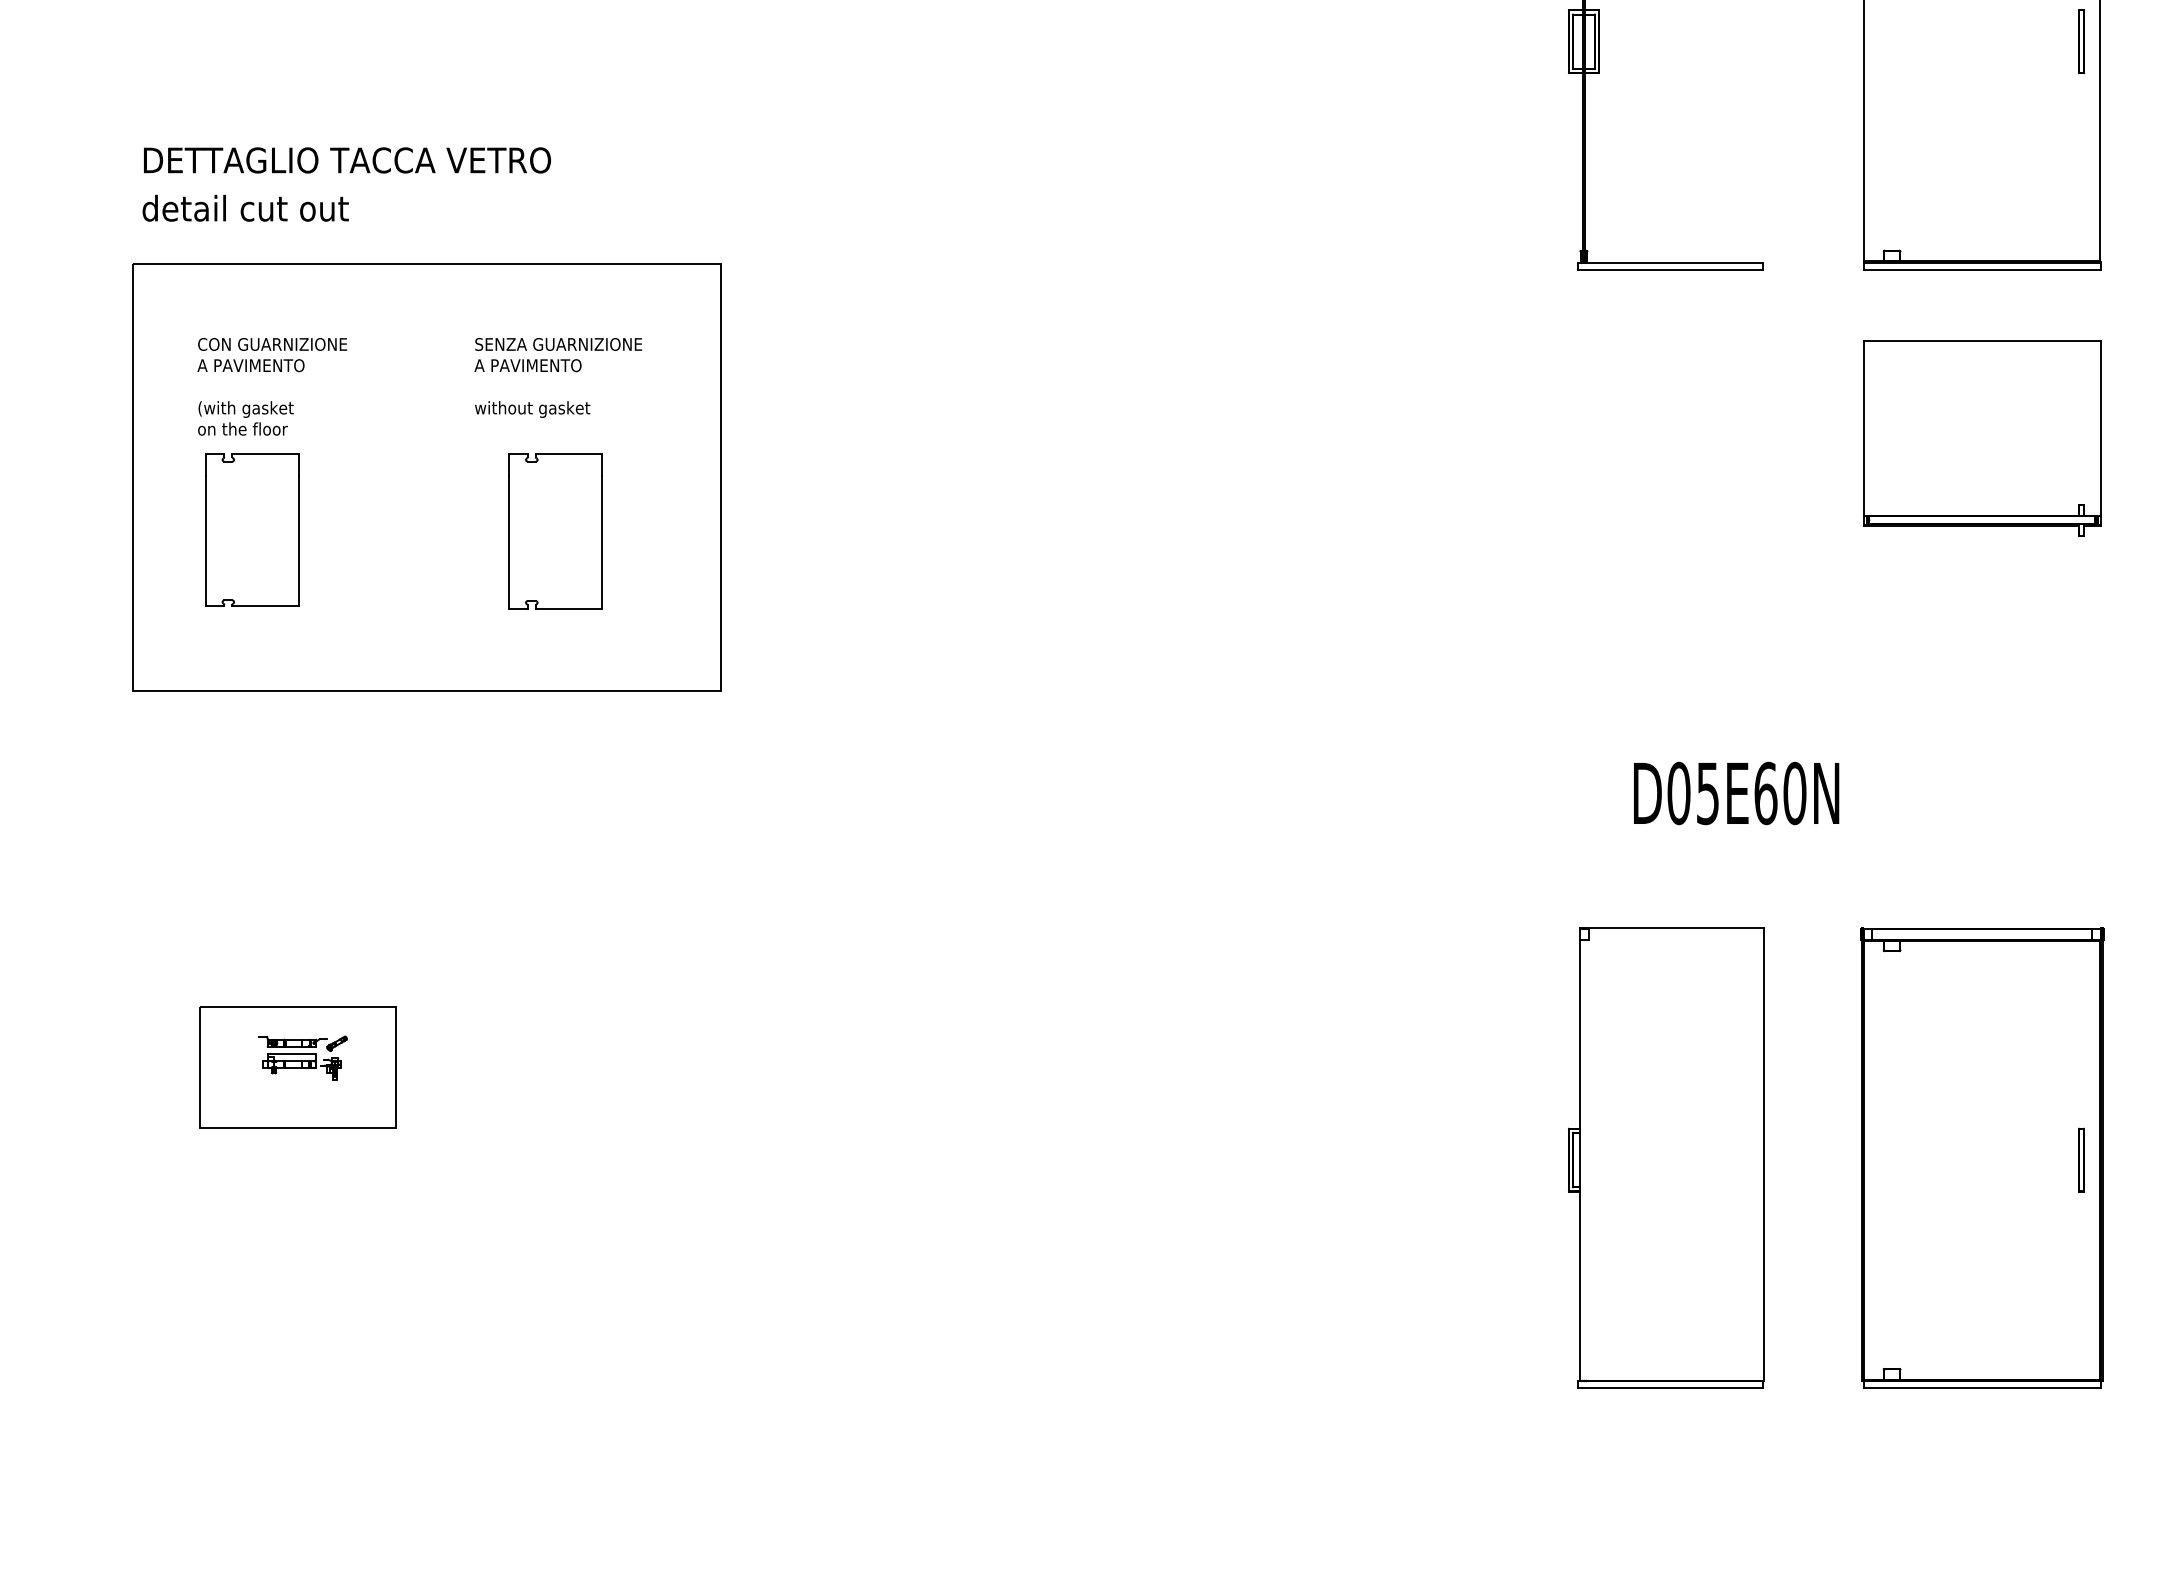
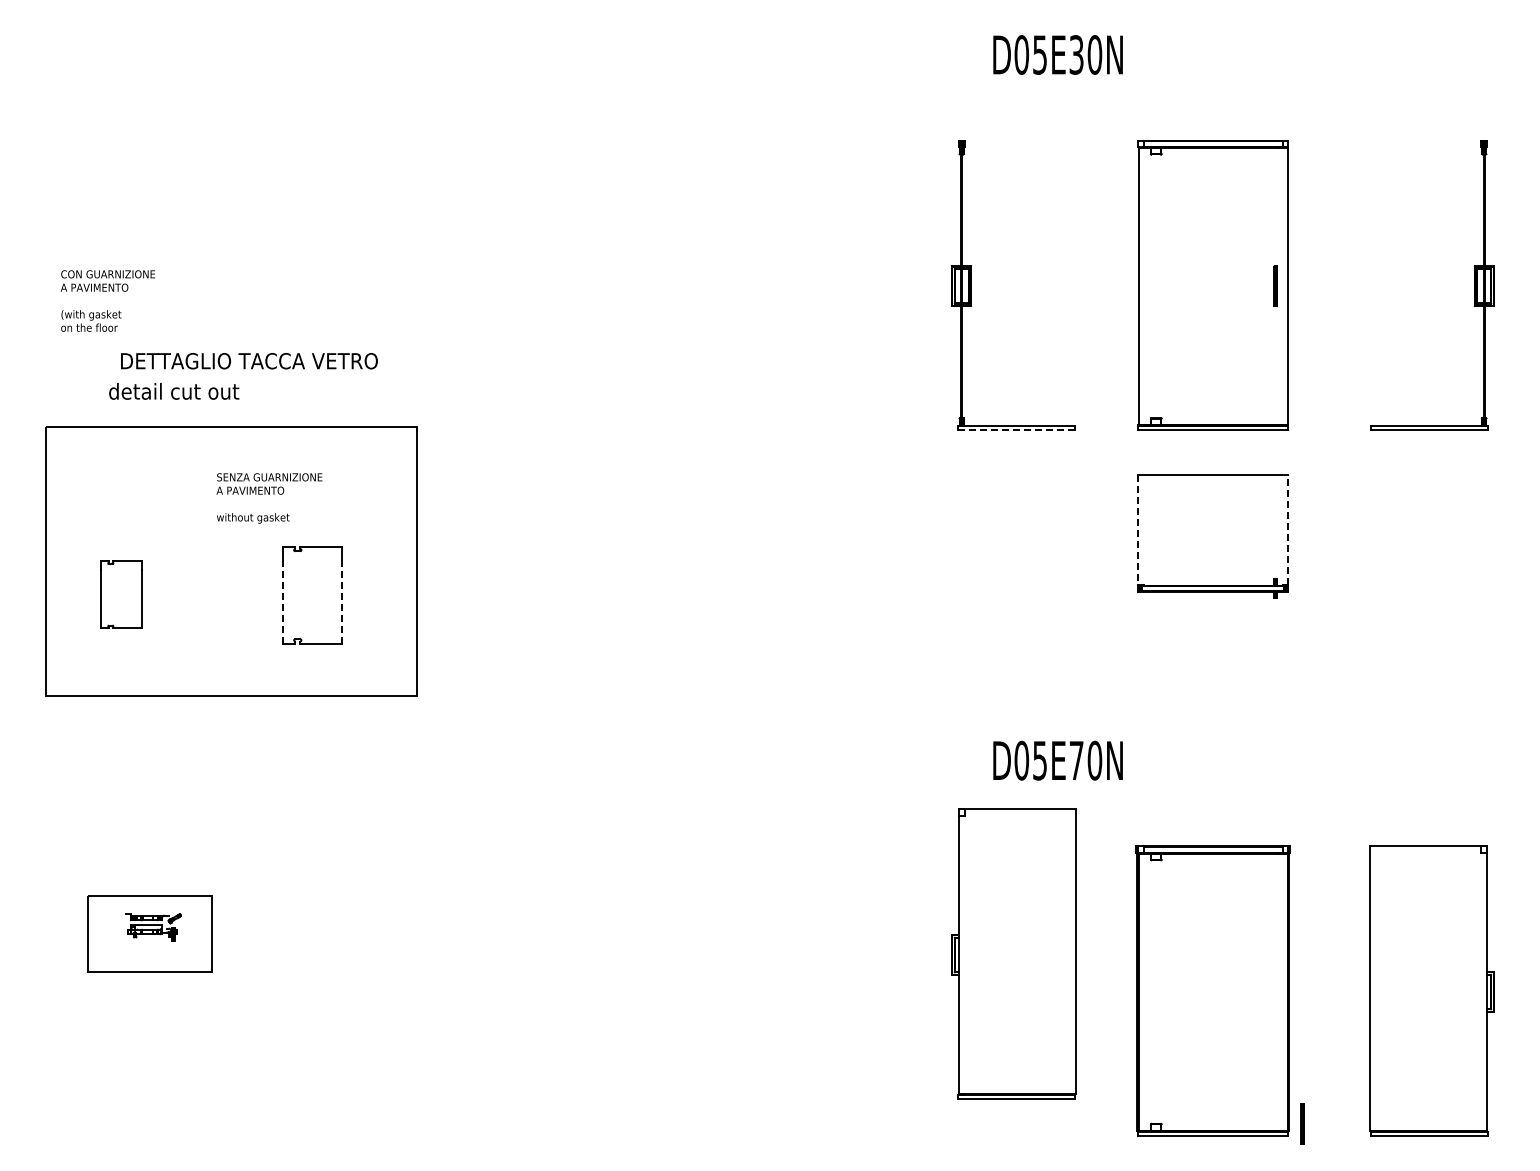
text: (347, 160) -> (249, 361), moved
text: (246, 208) -> (174, 391), moved
line: (1672, 270) -> (1017, 430), solid -> dashed
text: (558, 377) -> (269, 498), moved
text: (271, 385) -> (107, 300), moved
line: (2100, 427) -> (1287, 529), solid -> dashed
line: (1863, 428) -> (1138, 530), solid -> dashed
part: (252, 530) -> (121, 594), size x0.7
line: (509, 542) -> (283, 602), solid -> dashed
line: (602, 542) -> (342, 602), solid -> dashed
text: (1765, 793) -> (1076, 760), D05E60N -> D05E70N
part: (1665, 1157) -> (1013, 953), moved
line: (2081, 1159) -> (1302, 1123), moved

